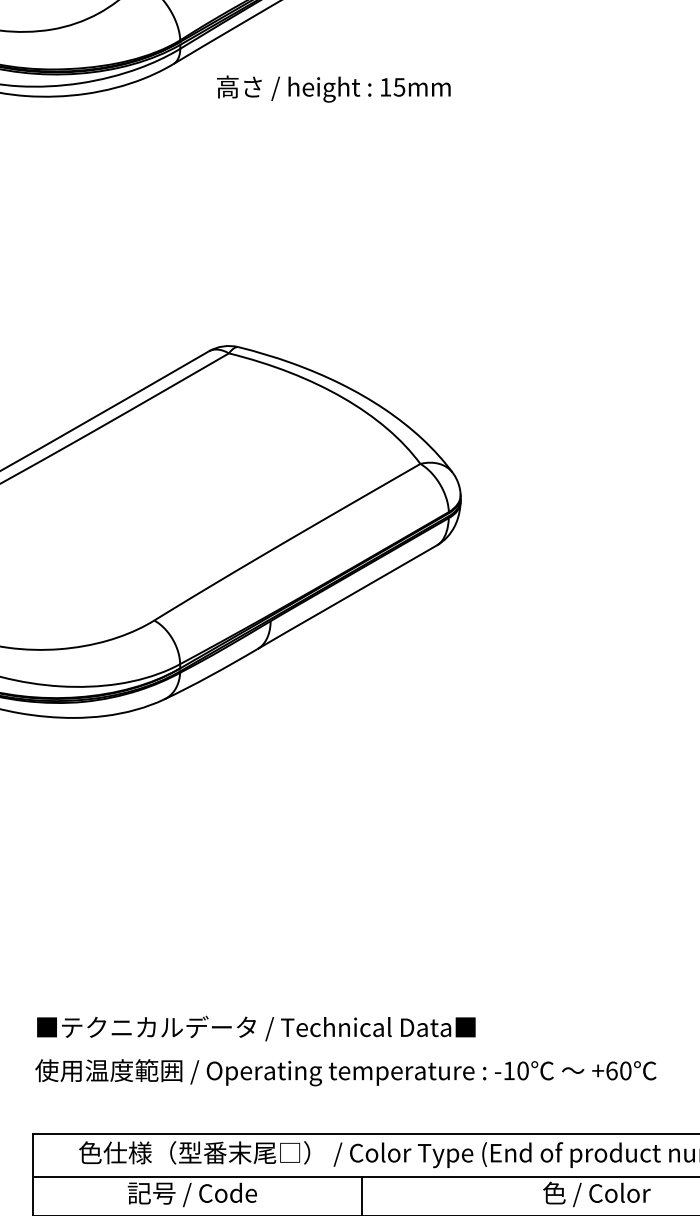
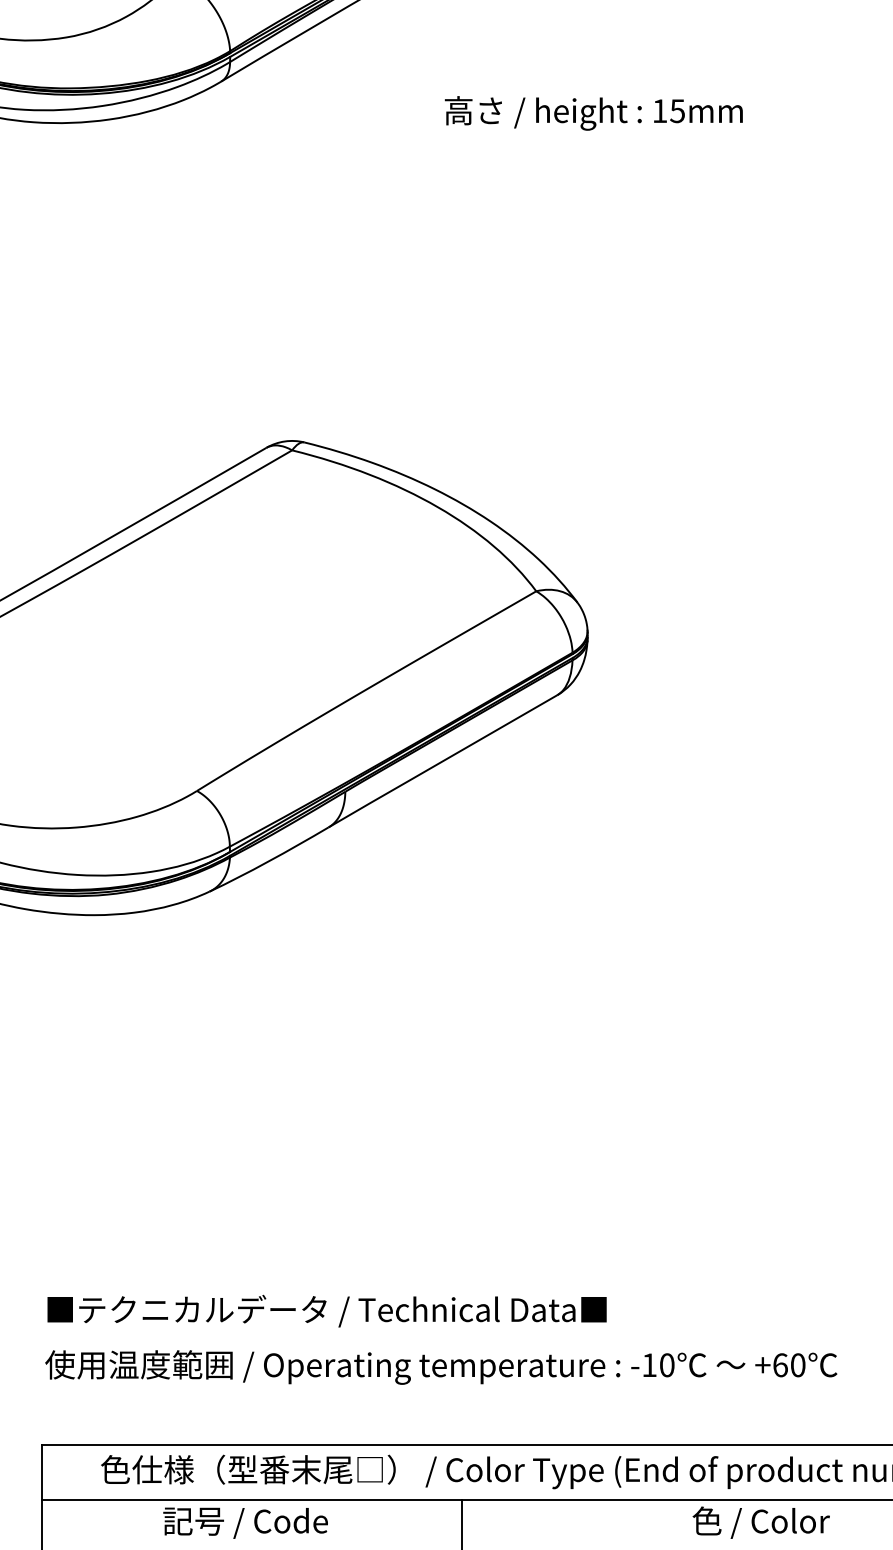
text: (333, 89) -> (593, 113), moved

